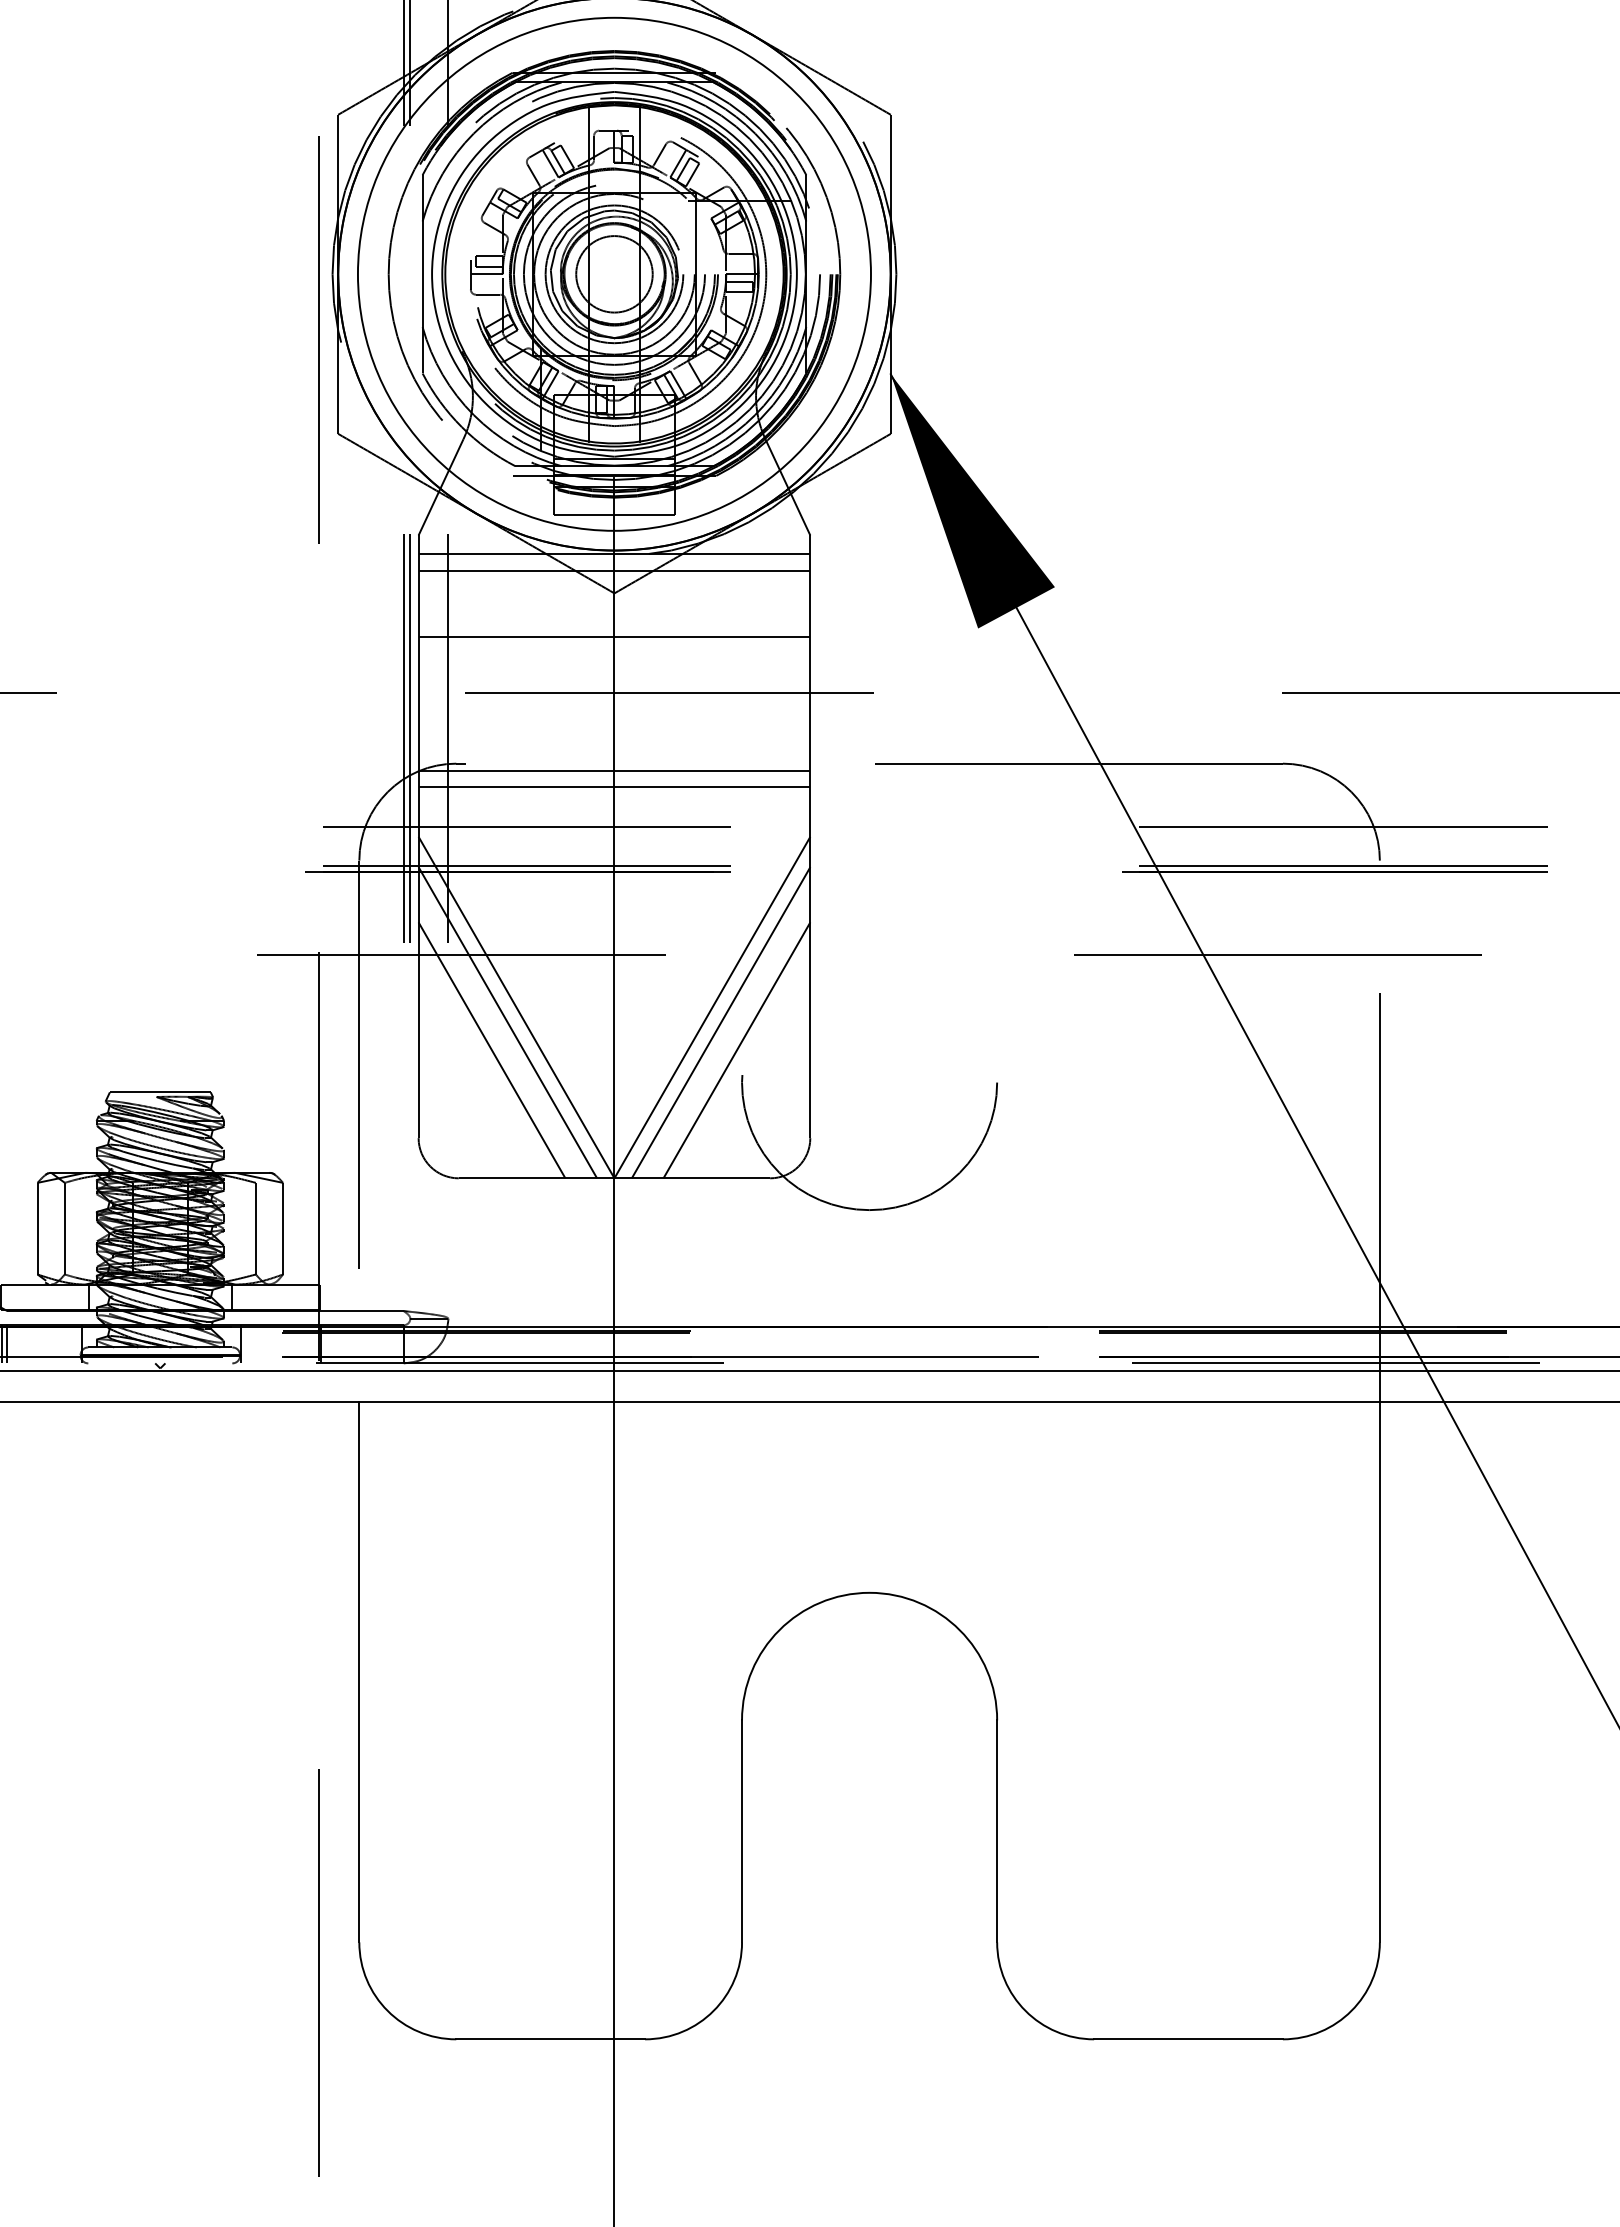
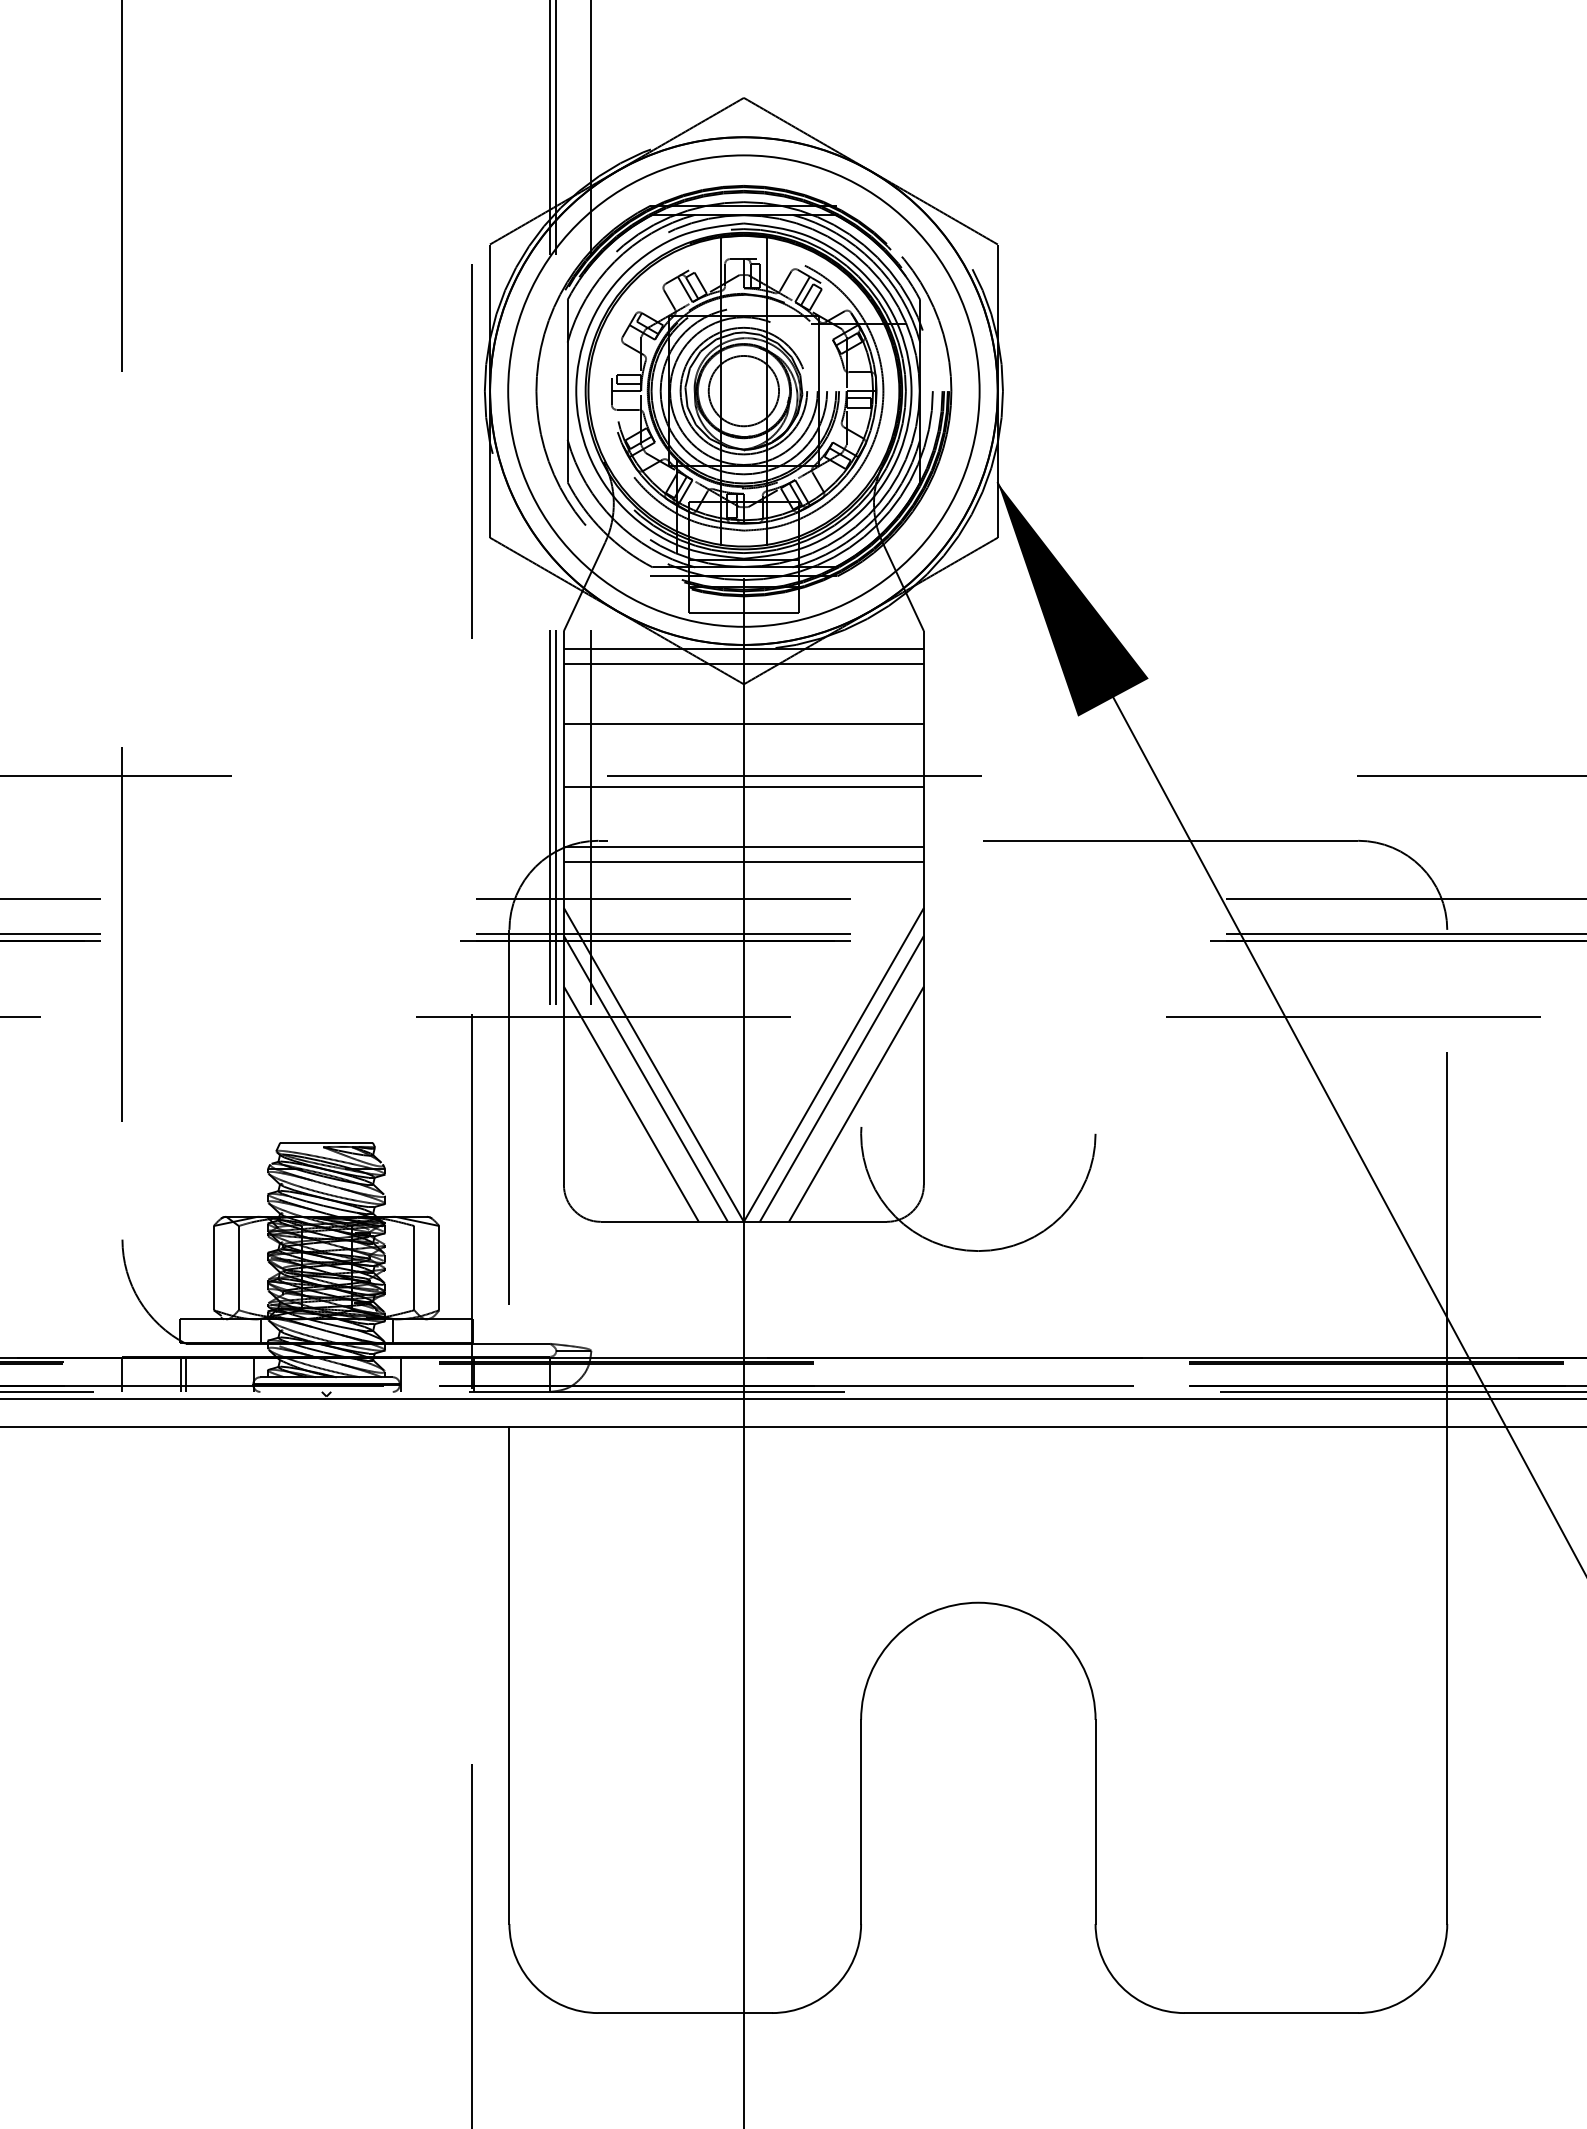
line: (614, 704) -> (743, 786), added

